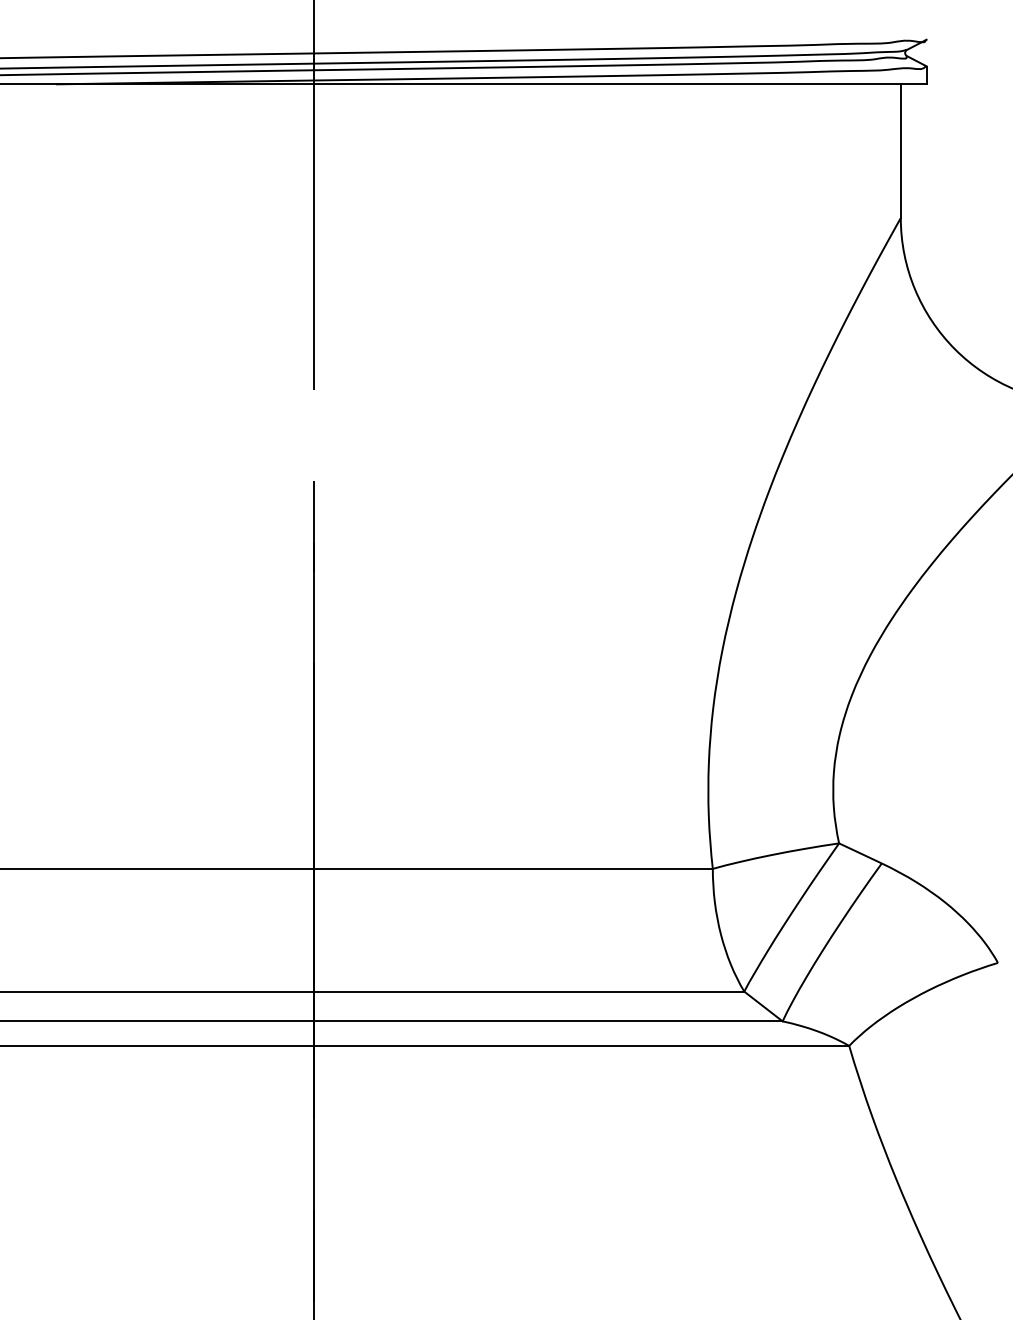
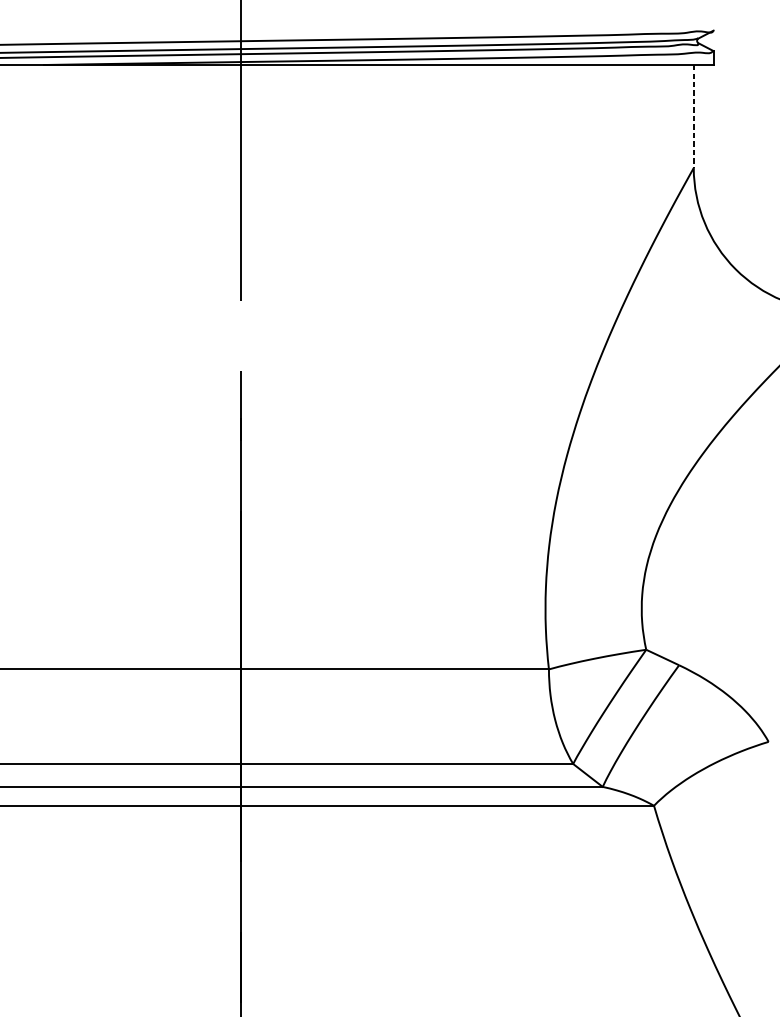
line: (900, 151) -> (693, 116), solid -> dashed

